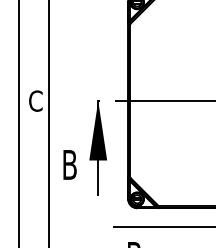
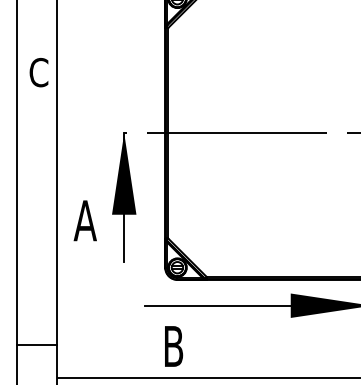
text: (35, 101) -> (38, 72), moved
text: (69, 164) -> (84, 220), B -> A

